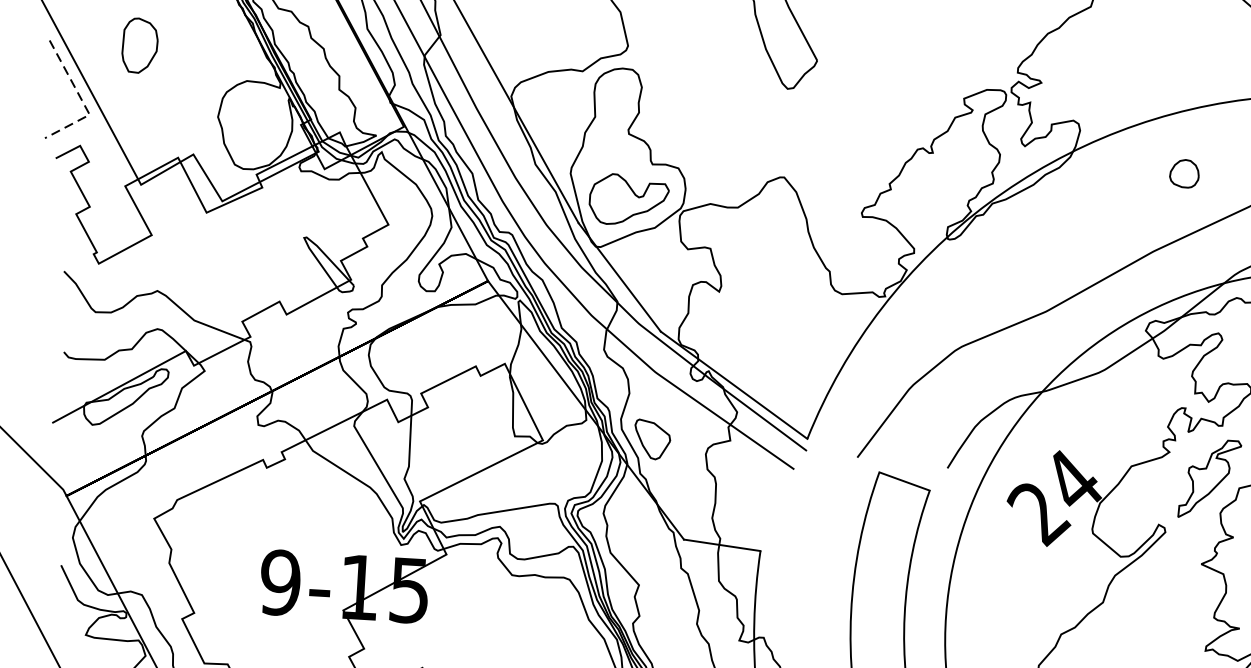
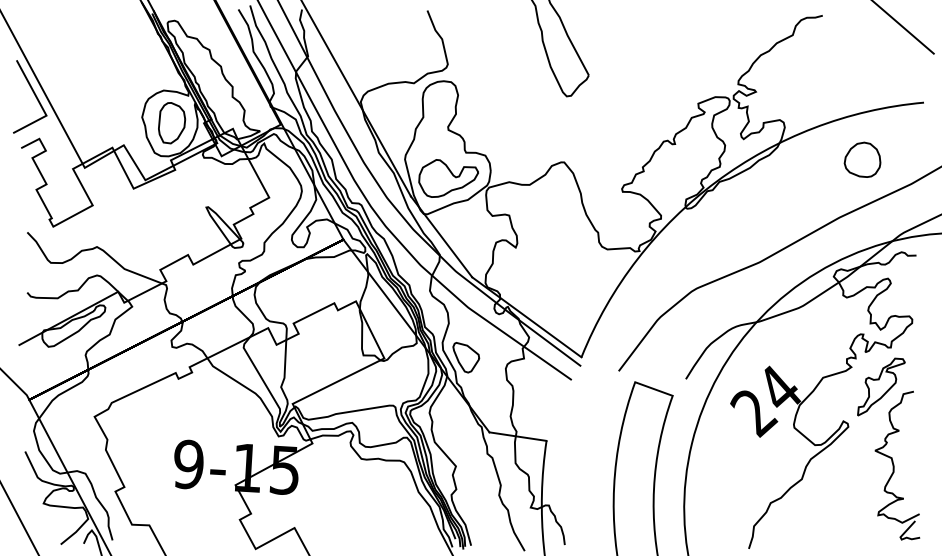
part: (140, 46) -> (172, 123), moved
line: (81, 101) -> (40, 105), dashed -> solid
part: (1184, 173) -> (862, 159), size x1.67

